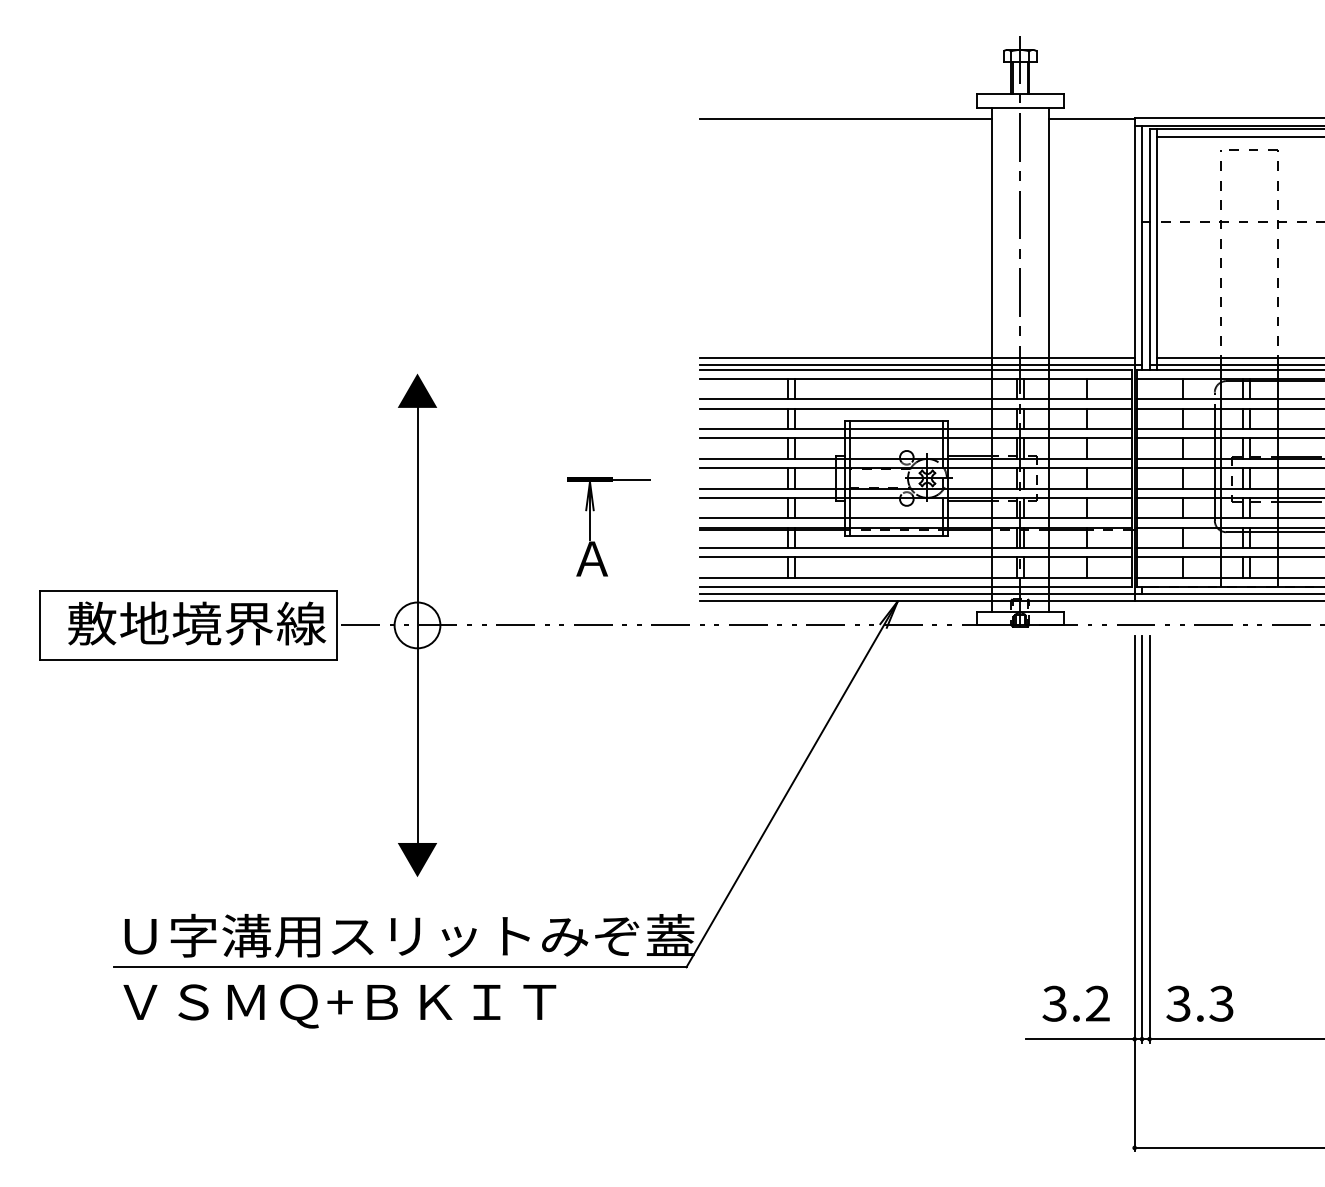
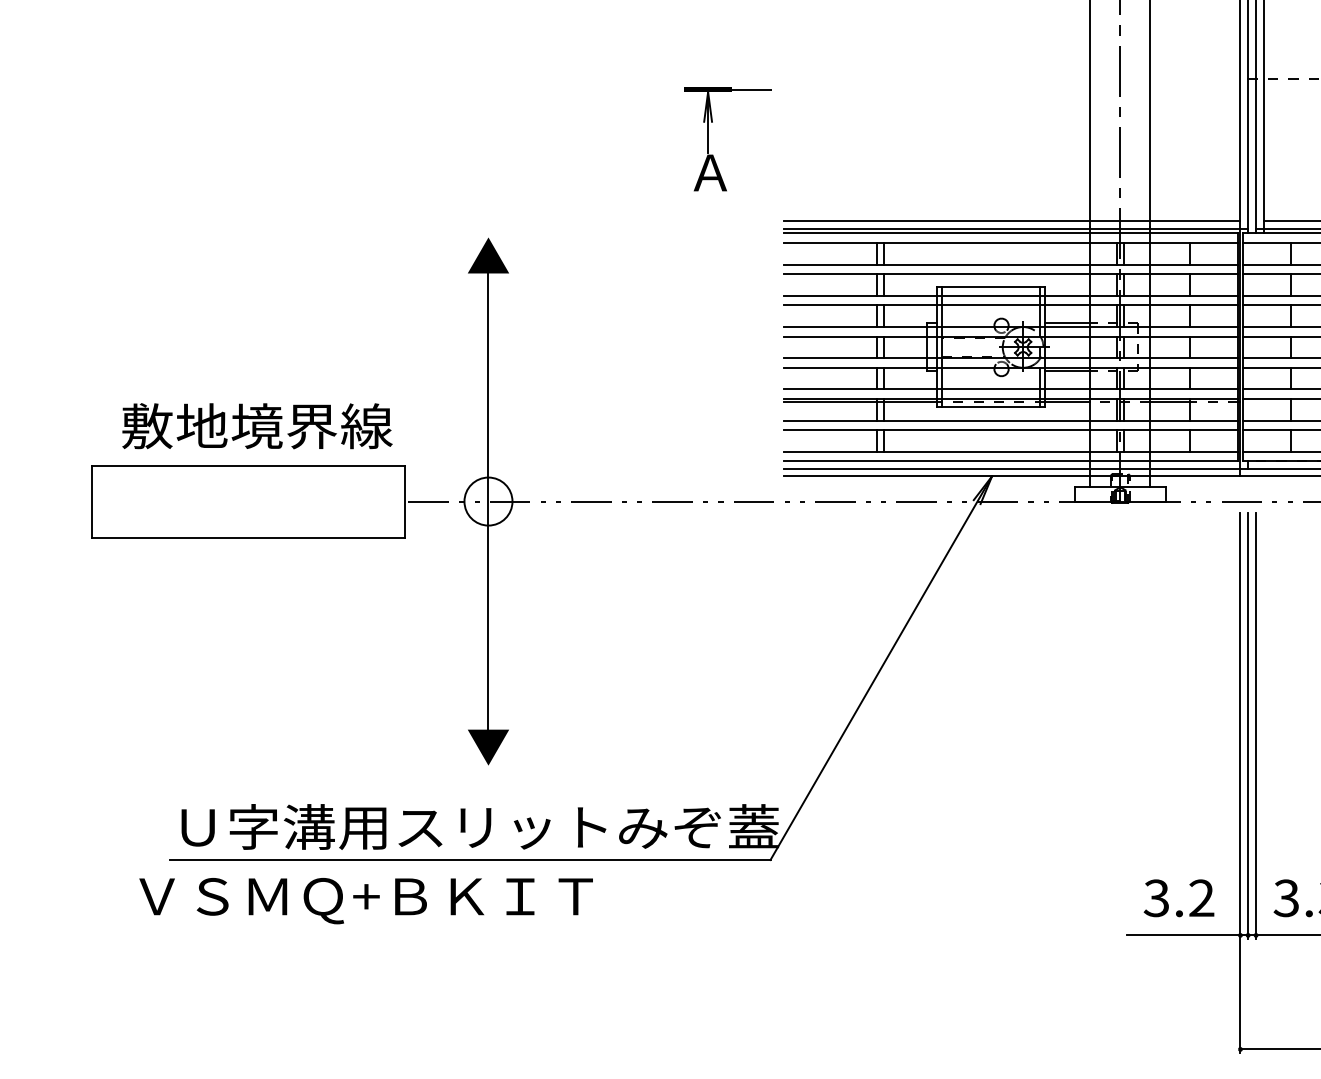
part: (590, 526) -> (708, 138), moved
text: (197, 623) -> (257, 426), moved
text: (339, 1006) -> (365, 901), moved

